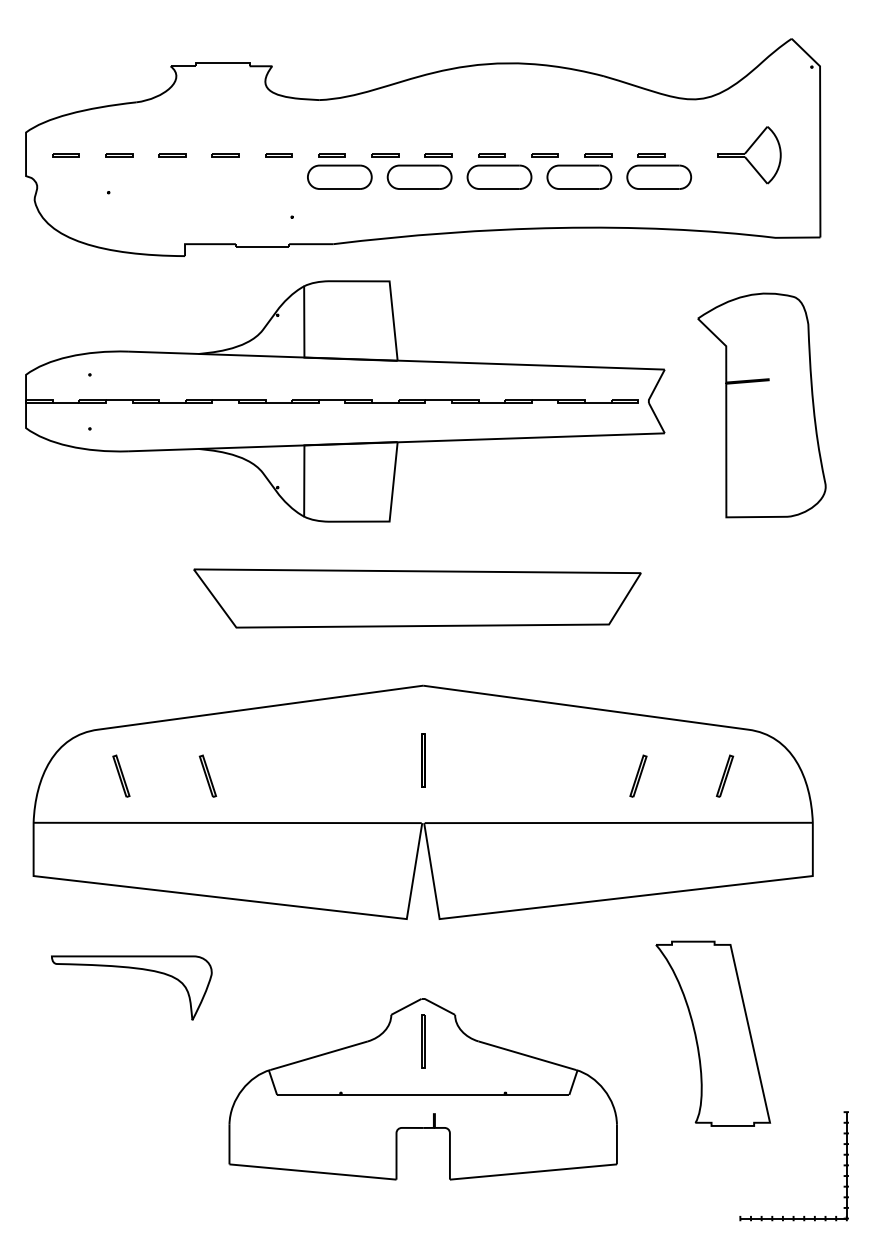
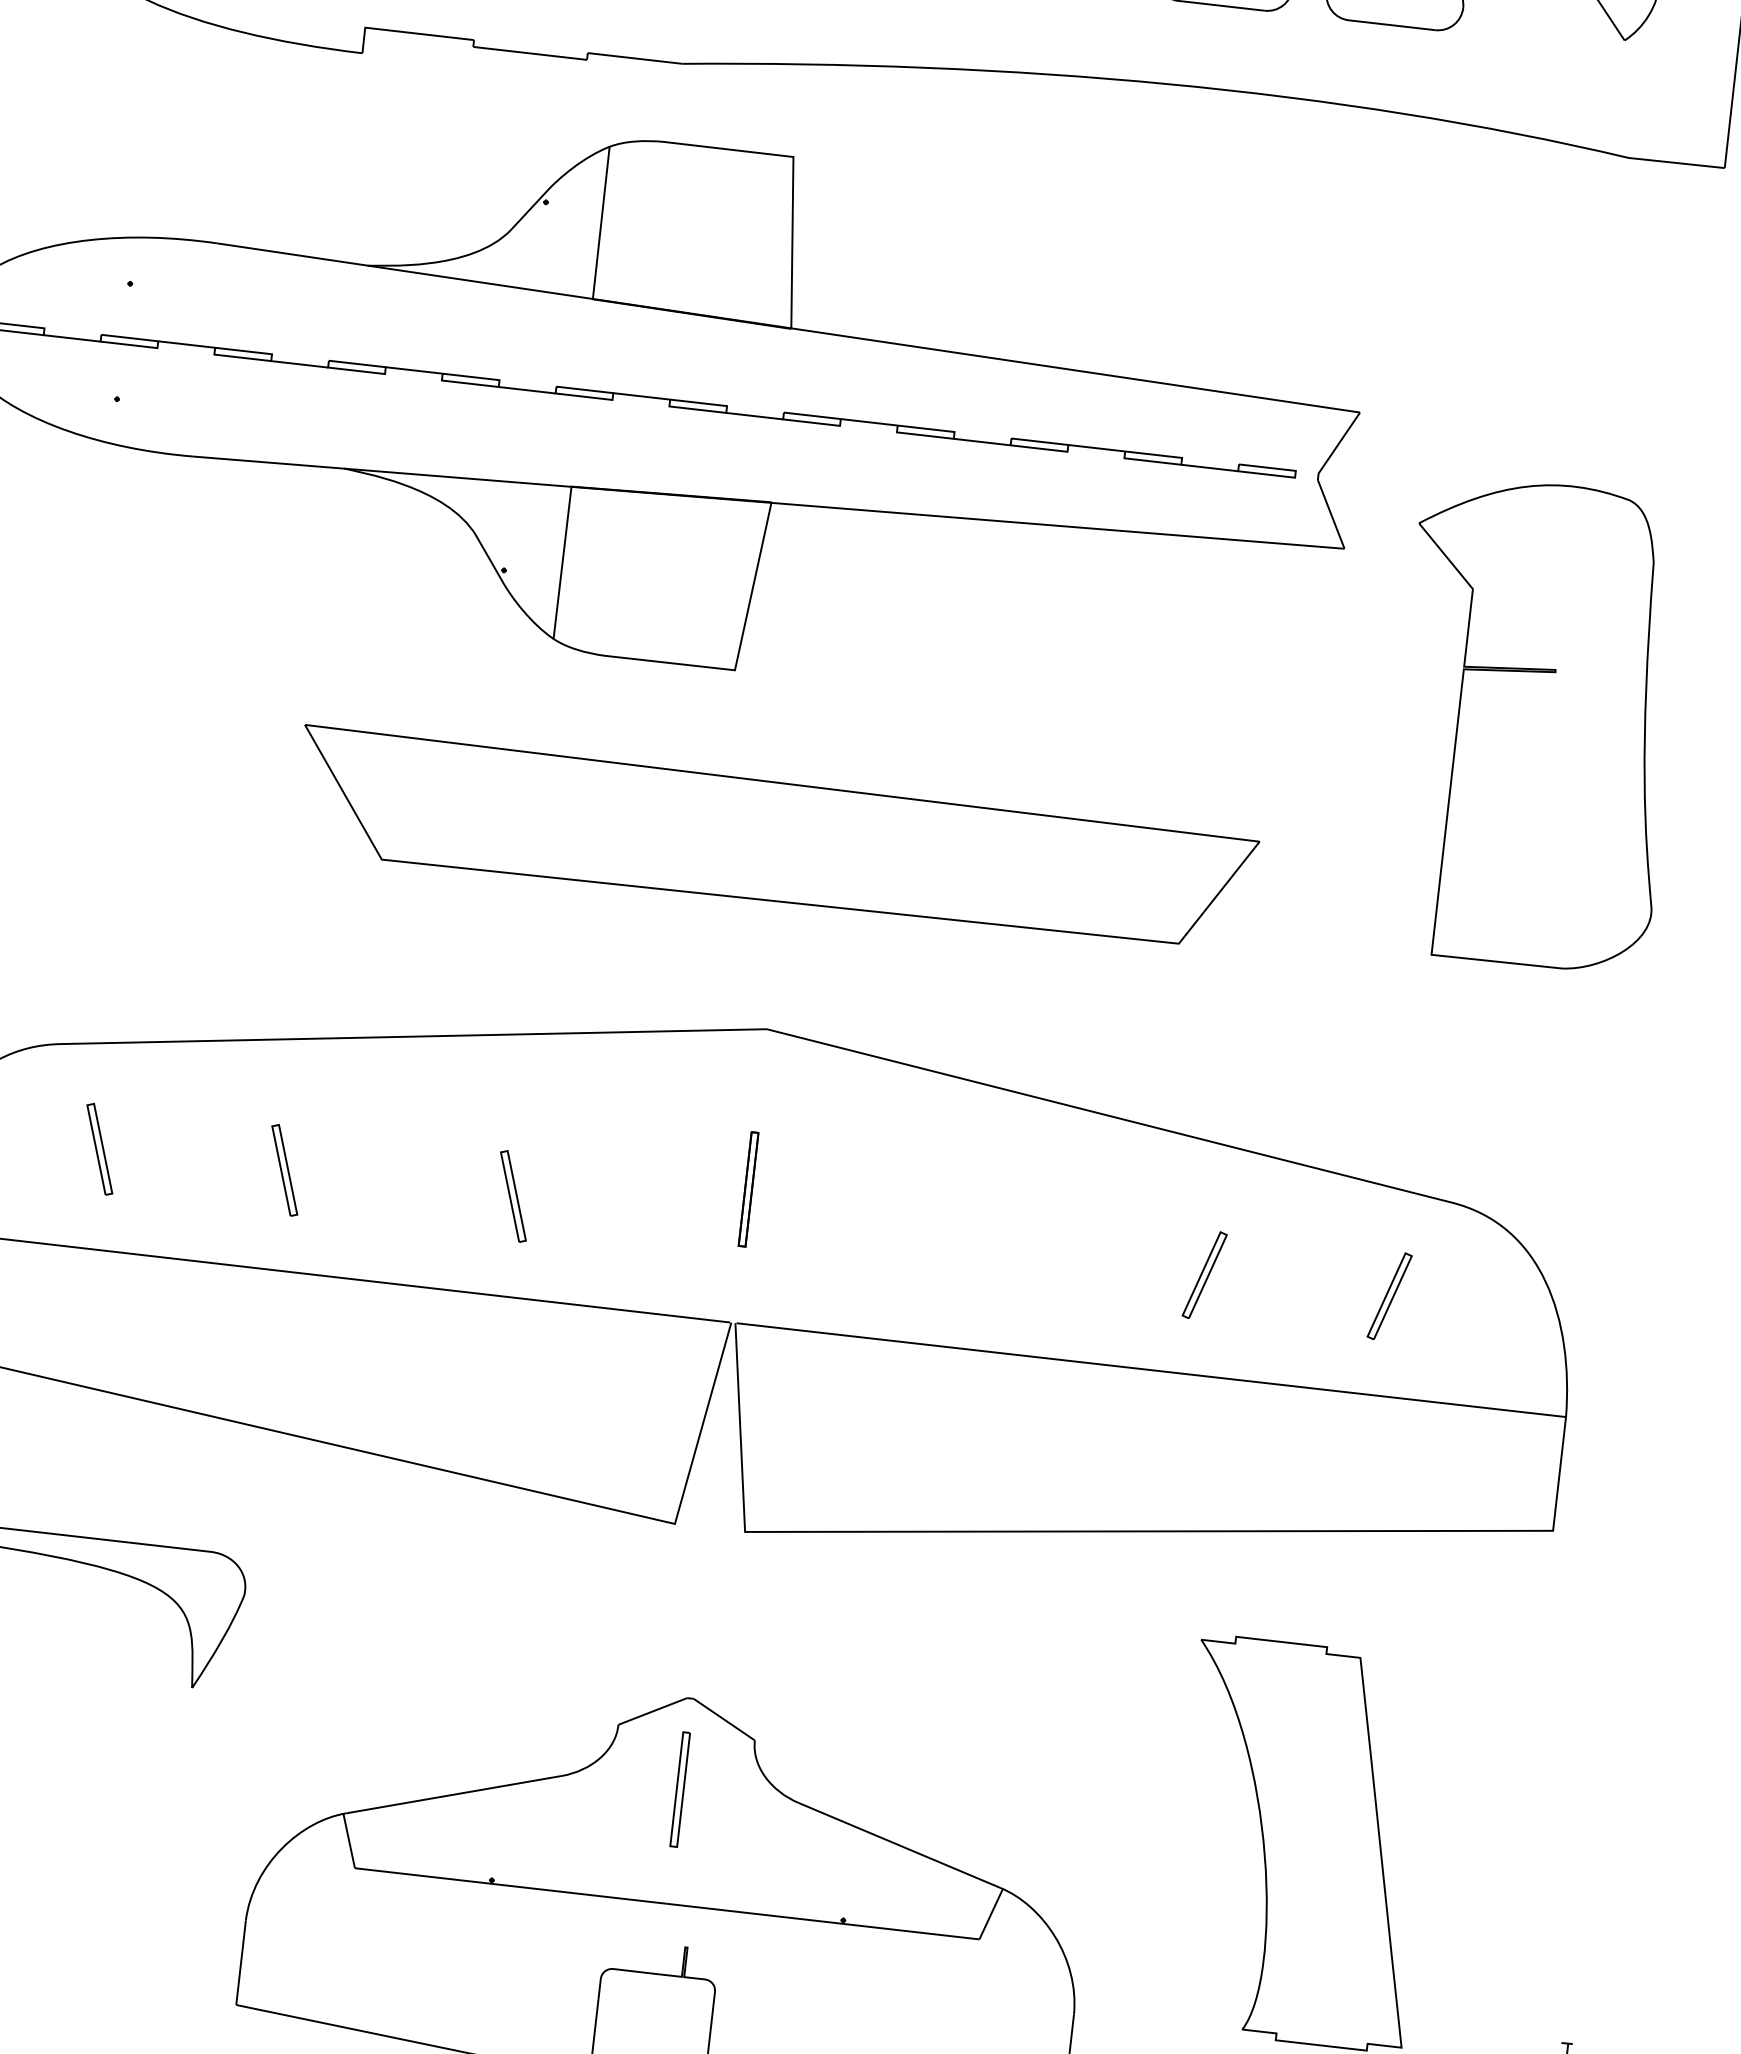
part: (761, 405) -> (1533, 724), moved
part: (314, 775) -> (512, 1194), added

